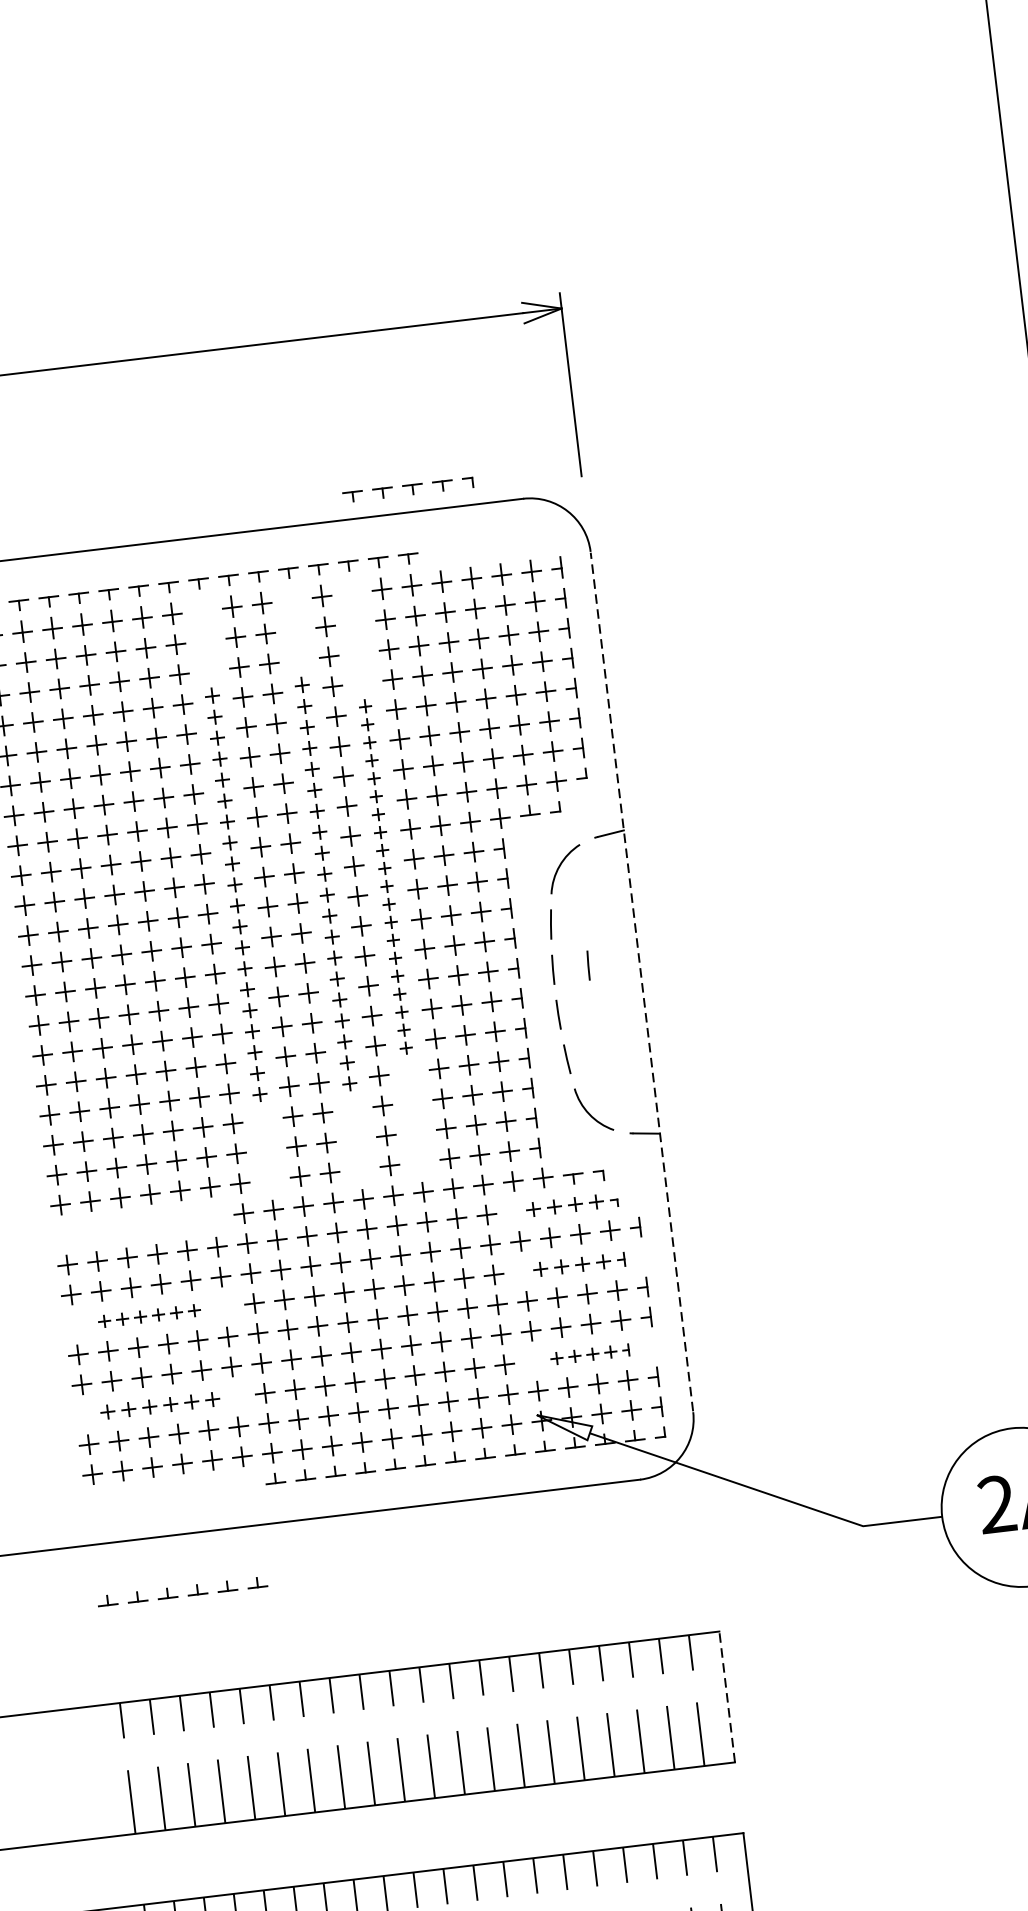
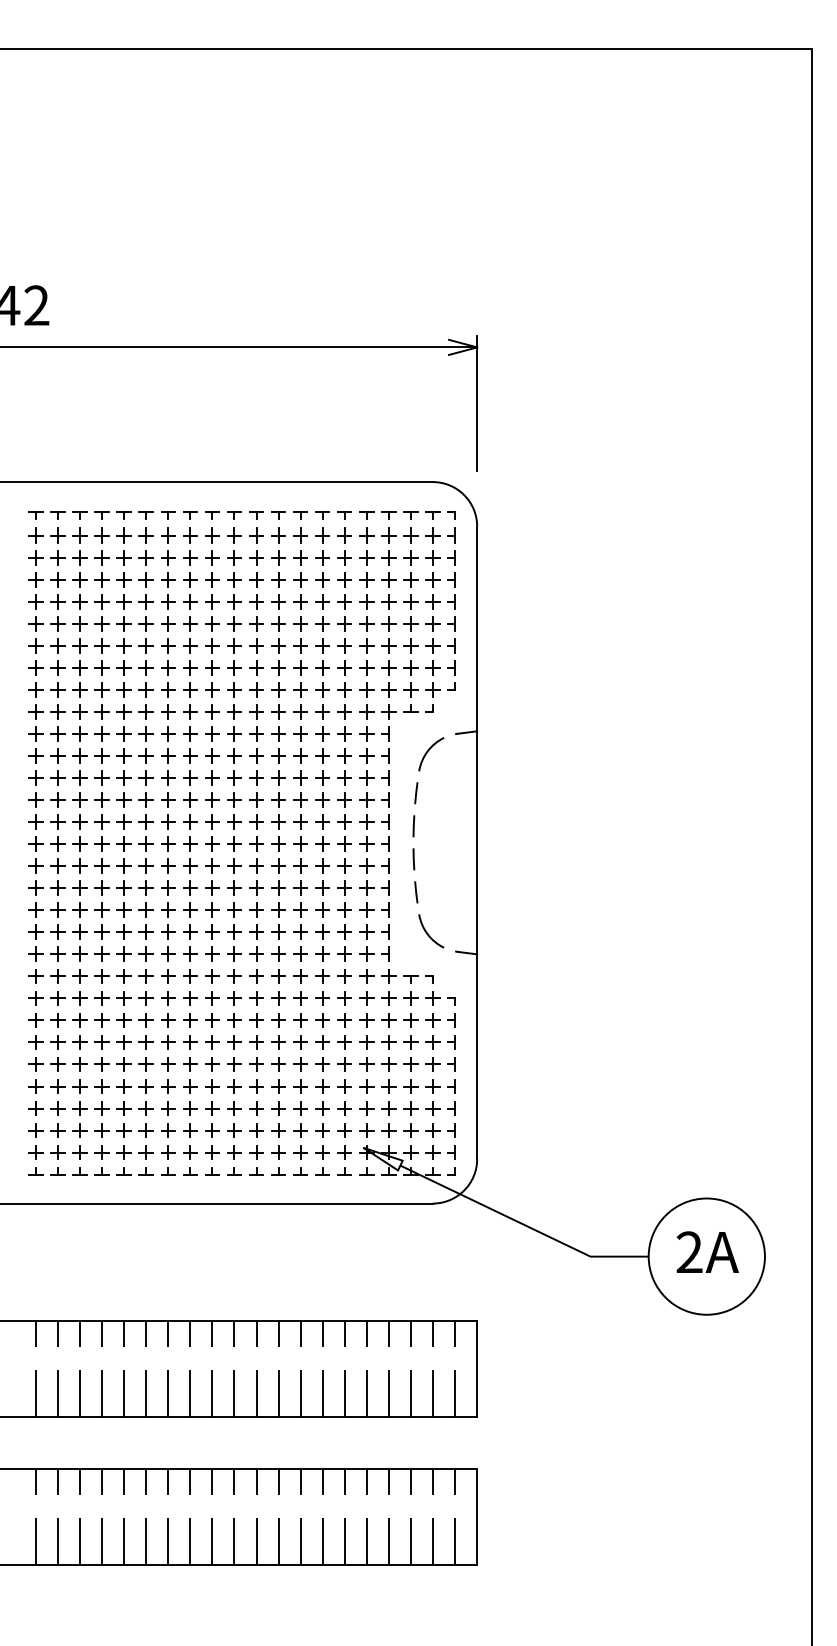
part: (408, 489) -> (407, 515), moved
part: (385, 877) -> (300, 744), size x1.67
part: (325, 884) -> (256, 744), size x1.43
part: (236, 894) -> (190, 744), size x1.43
line: (588, 965) -> (439, 826), removed
line: (642, 981) -> (477, 842), dashed -> solid
part: (572, 1204) -> (407, 998), size x1.43
part: (137, 1226) -> (90, 976), added
part: (579, 1264) -> (407, 1042), size x1.43
part: (148, 1316) -> (90, 1042), size x1.67
part: (590, 1354) -> (407, 1108), size x1.67
part: (159, 1405) -> (90, 1108), size x1.43
part: (181, 1592) -> (90, 1171), moved
line: (727, 1696) -> (477, 1368), dashed -> solid

